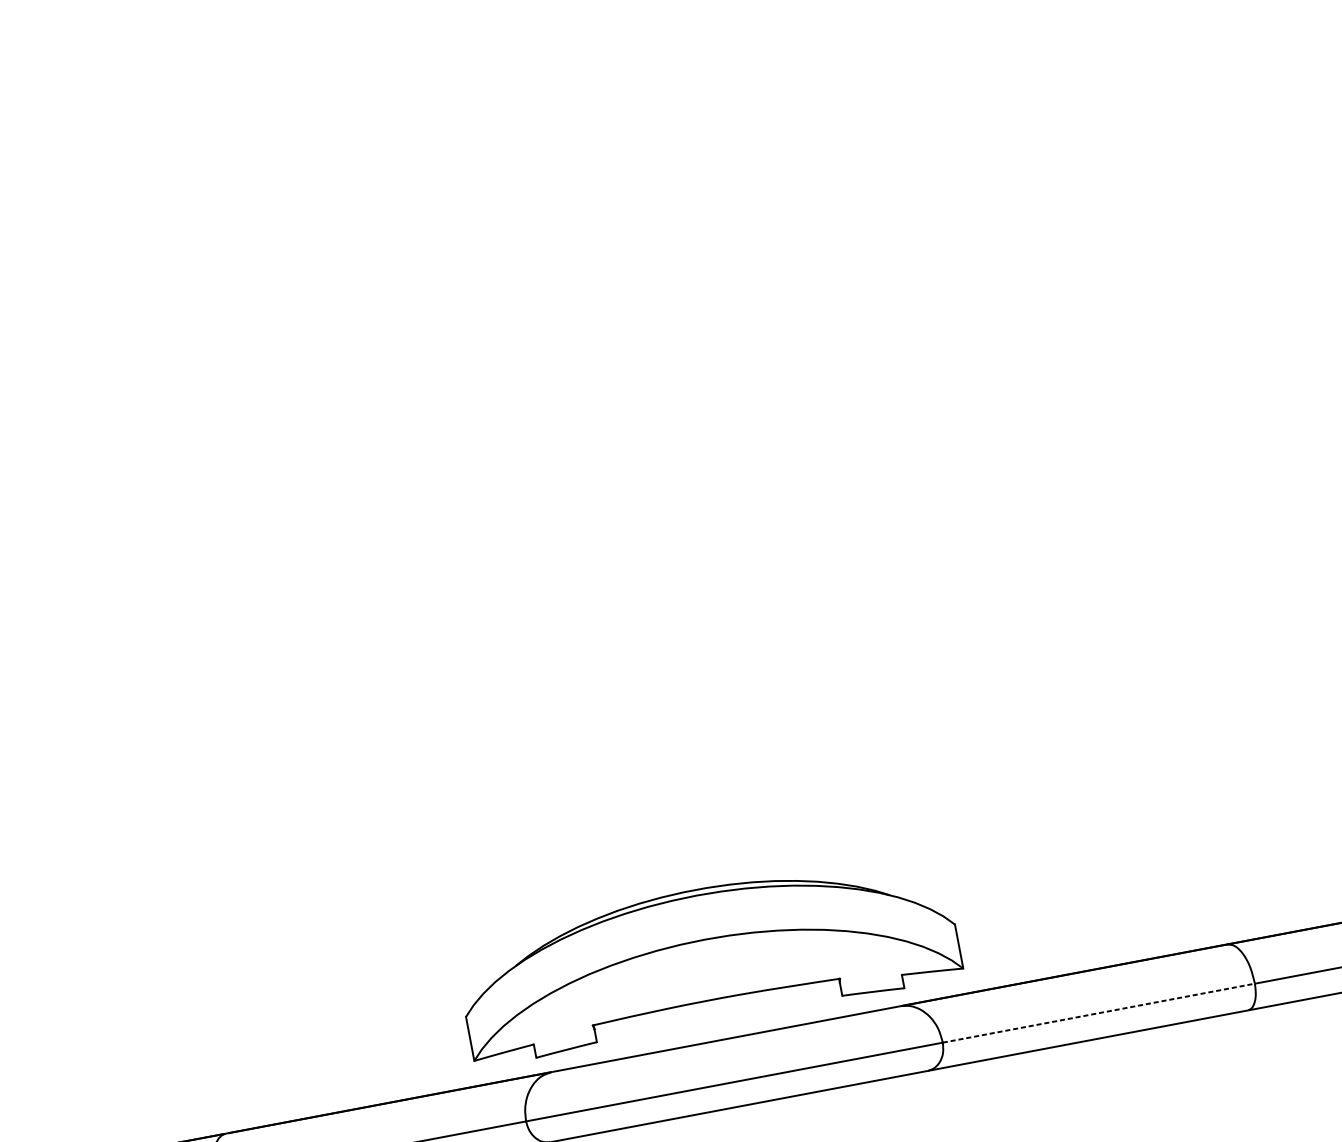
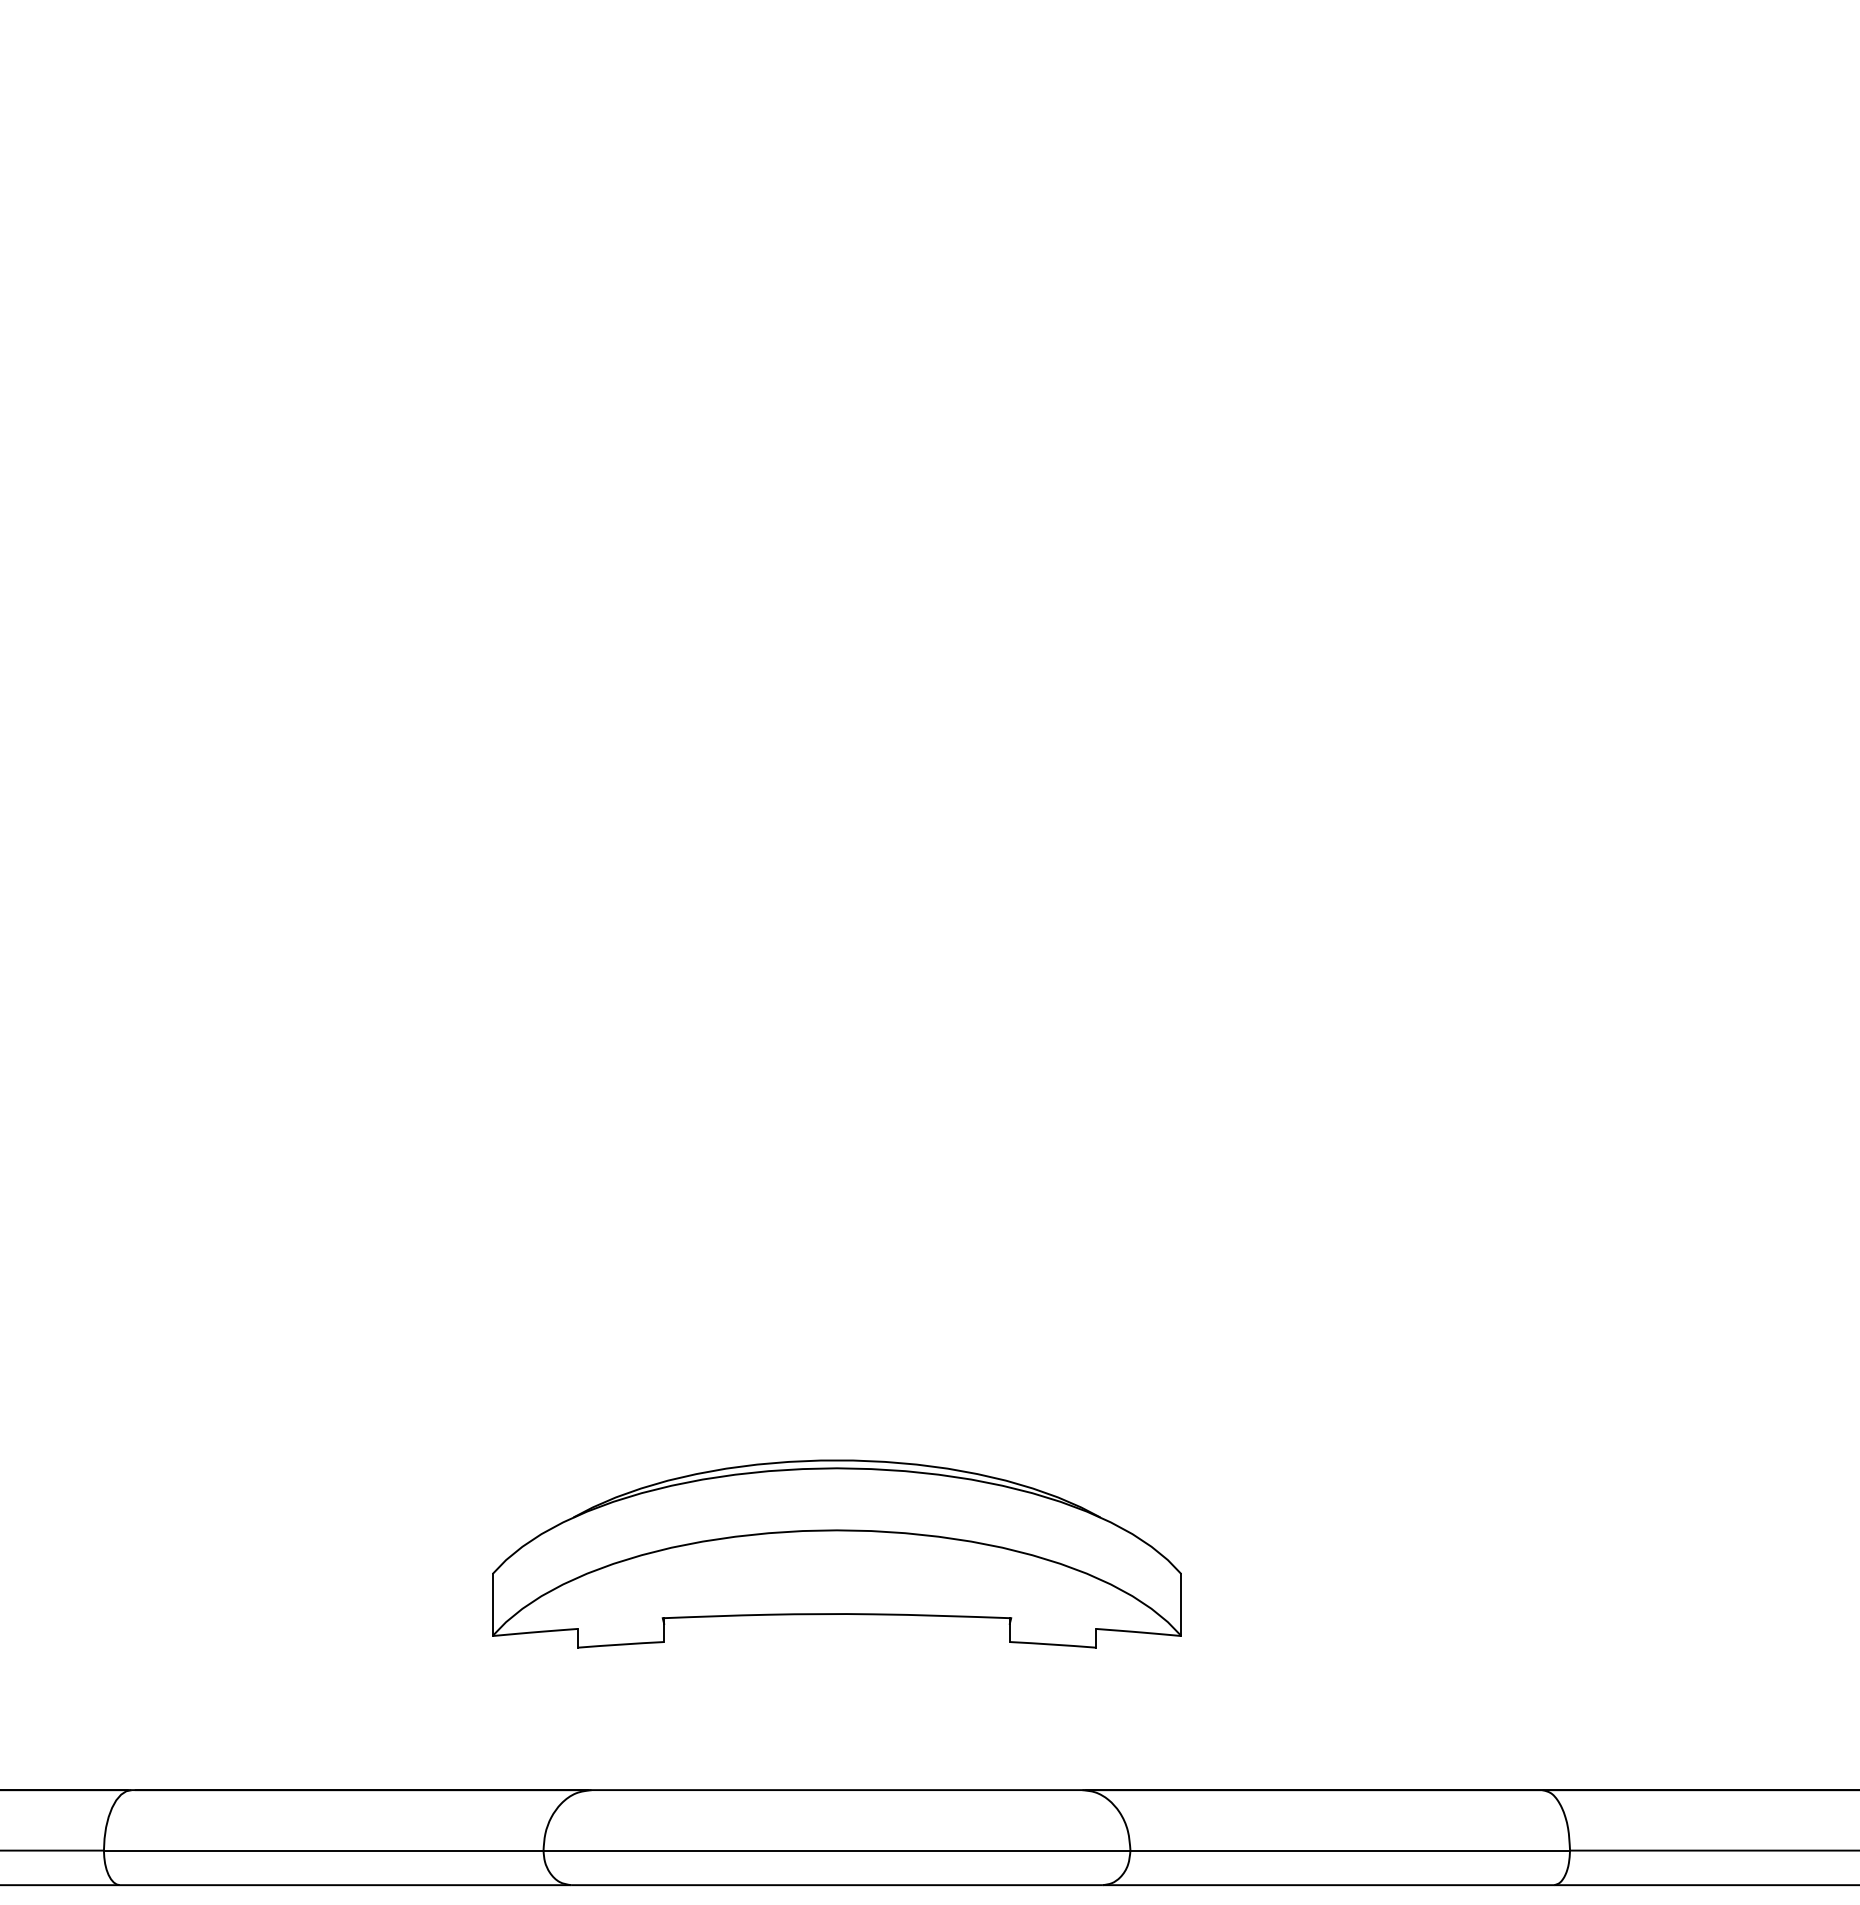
part: (707, 956) -> (836, 1553), moved
line: (1099, 1013) -> (1350, 1850), dashed -> solid

